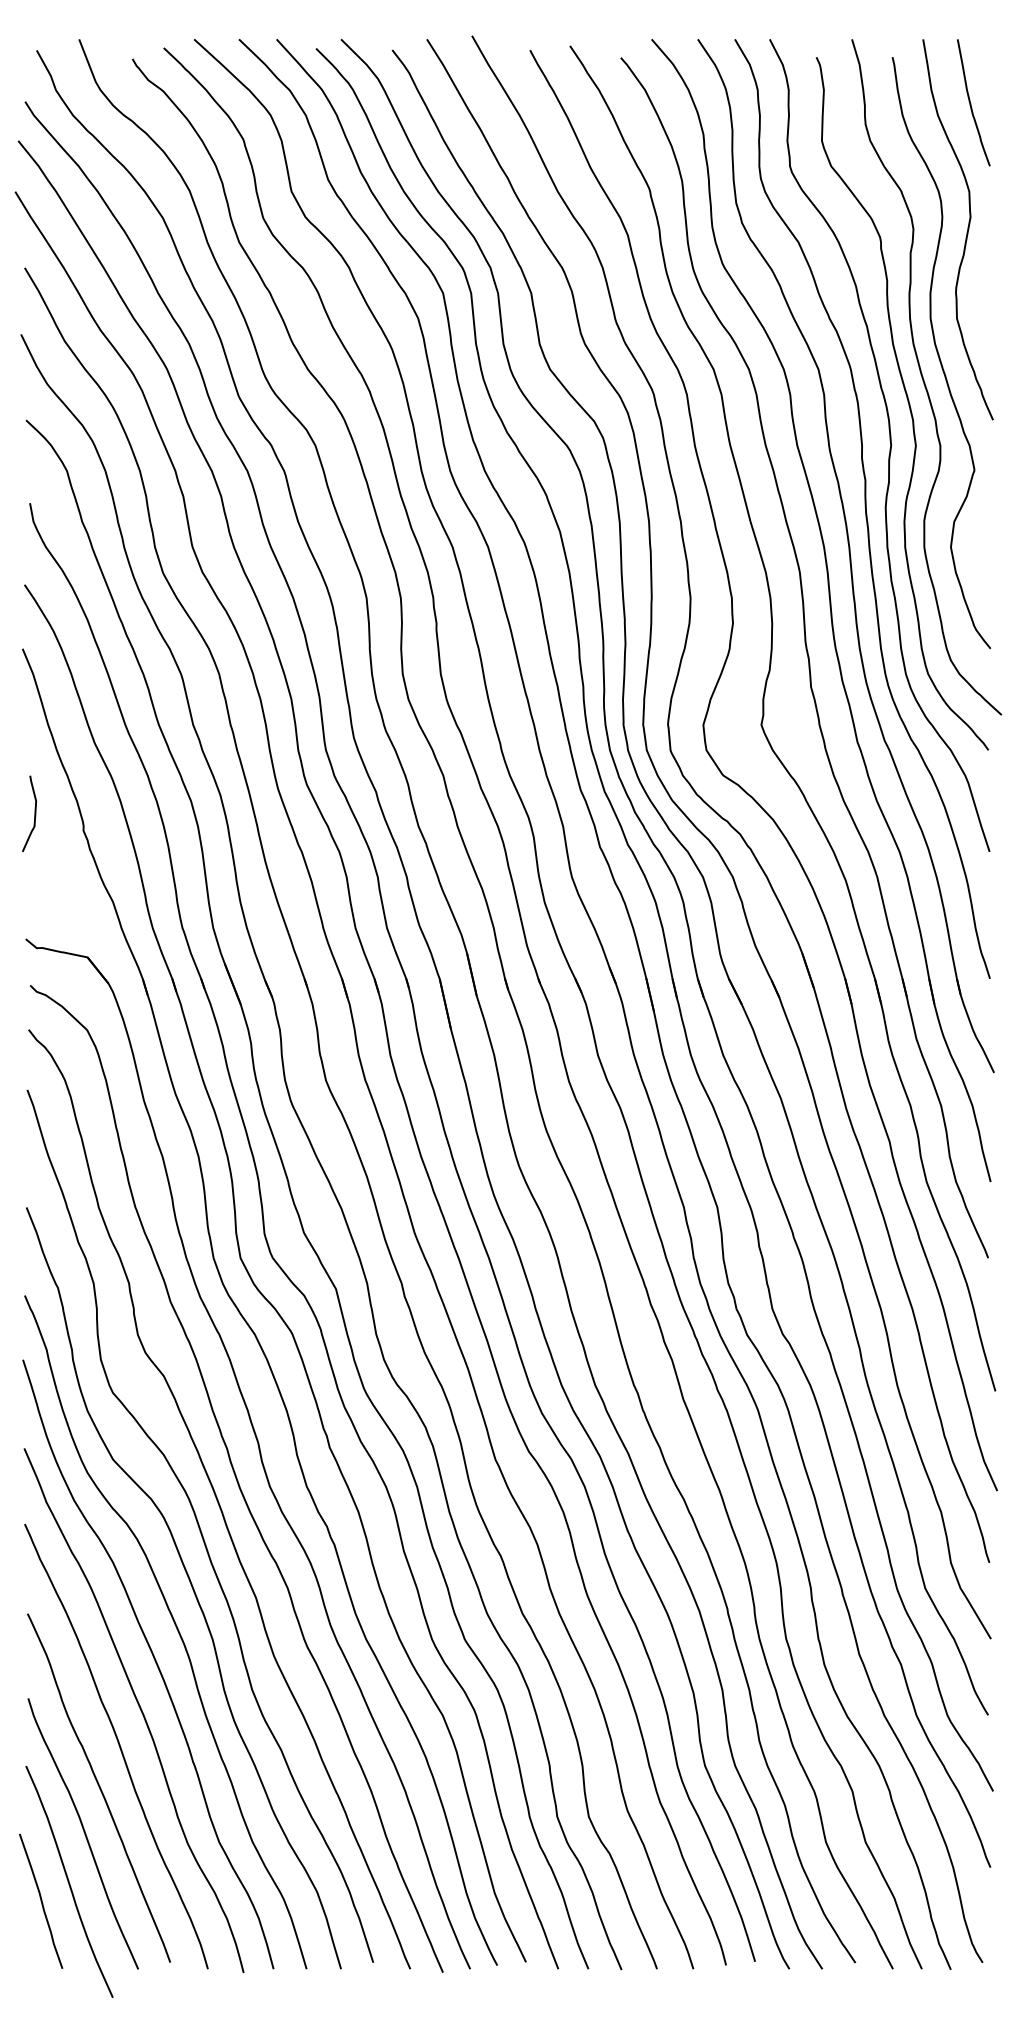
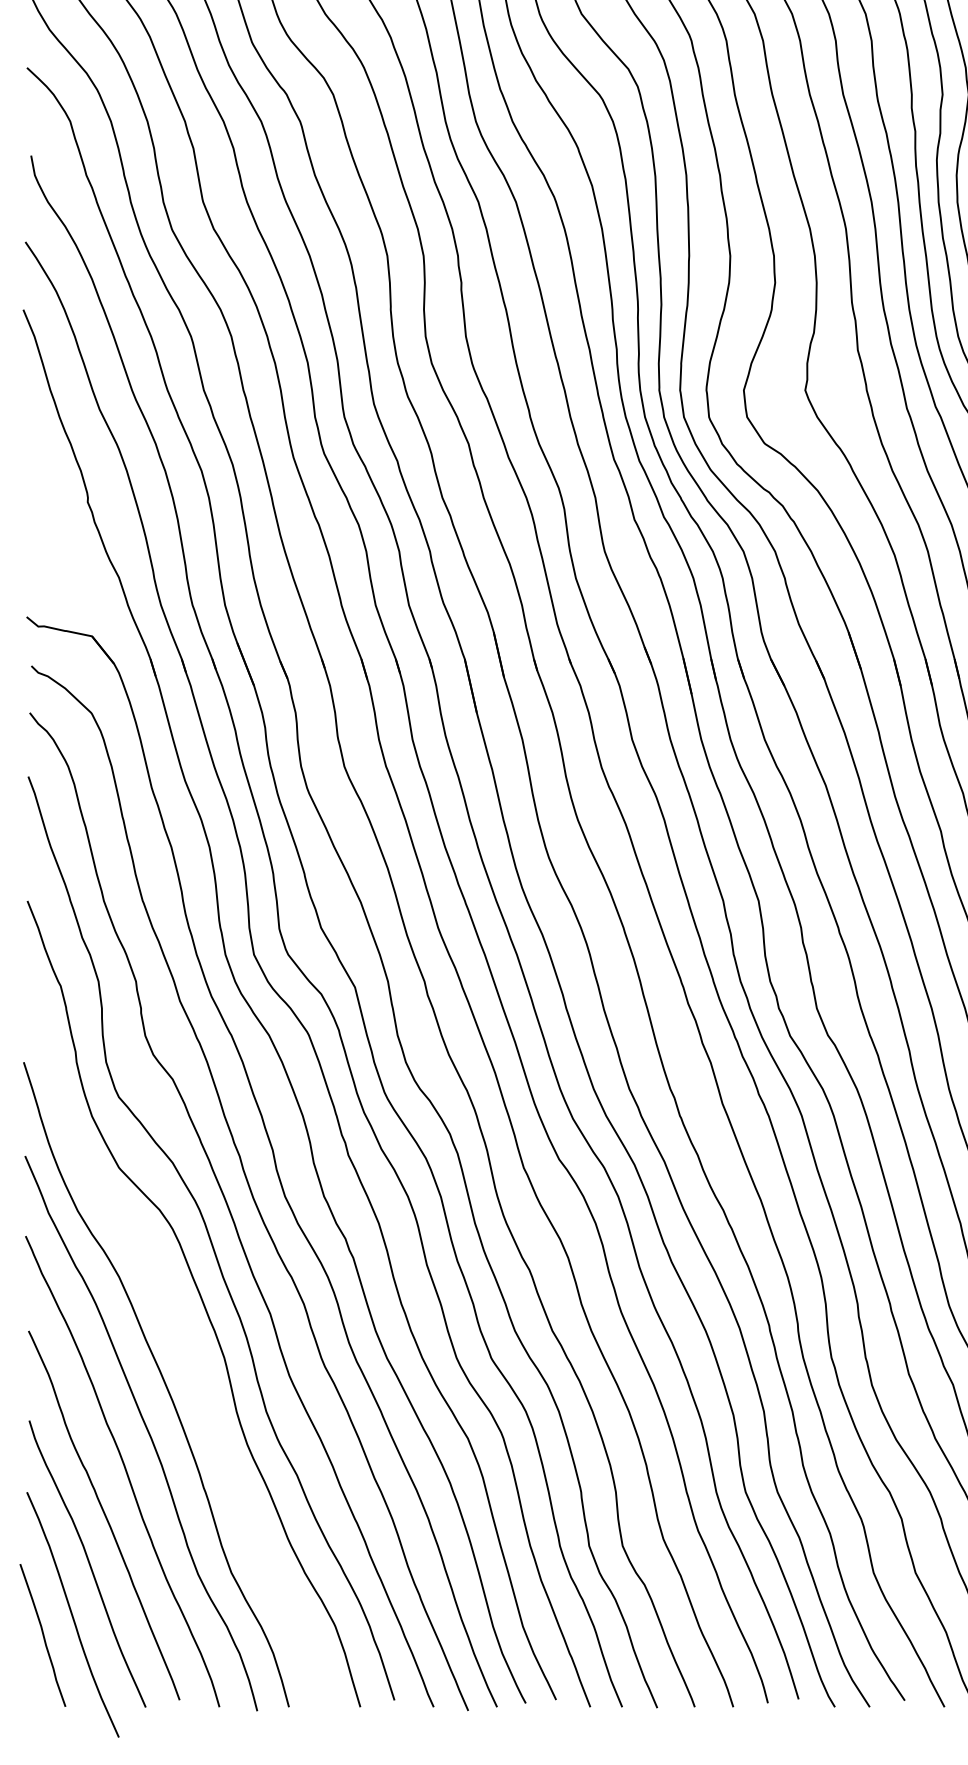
curve: (34, 813) -> (35, 484), removed
curve: (175, 1627) -> (185, 1345), removed

